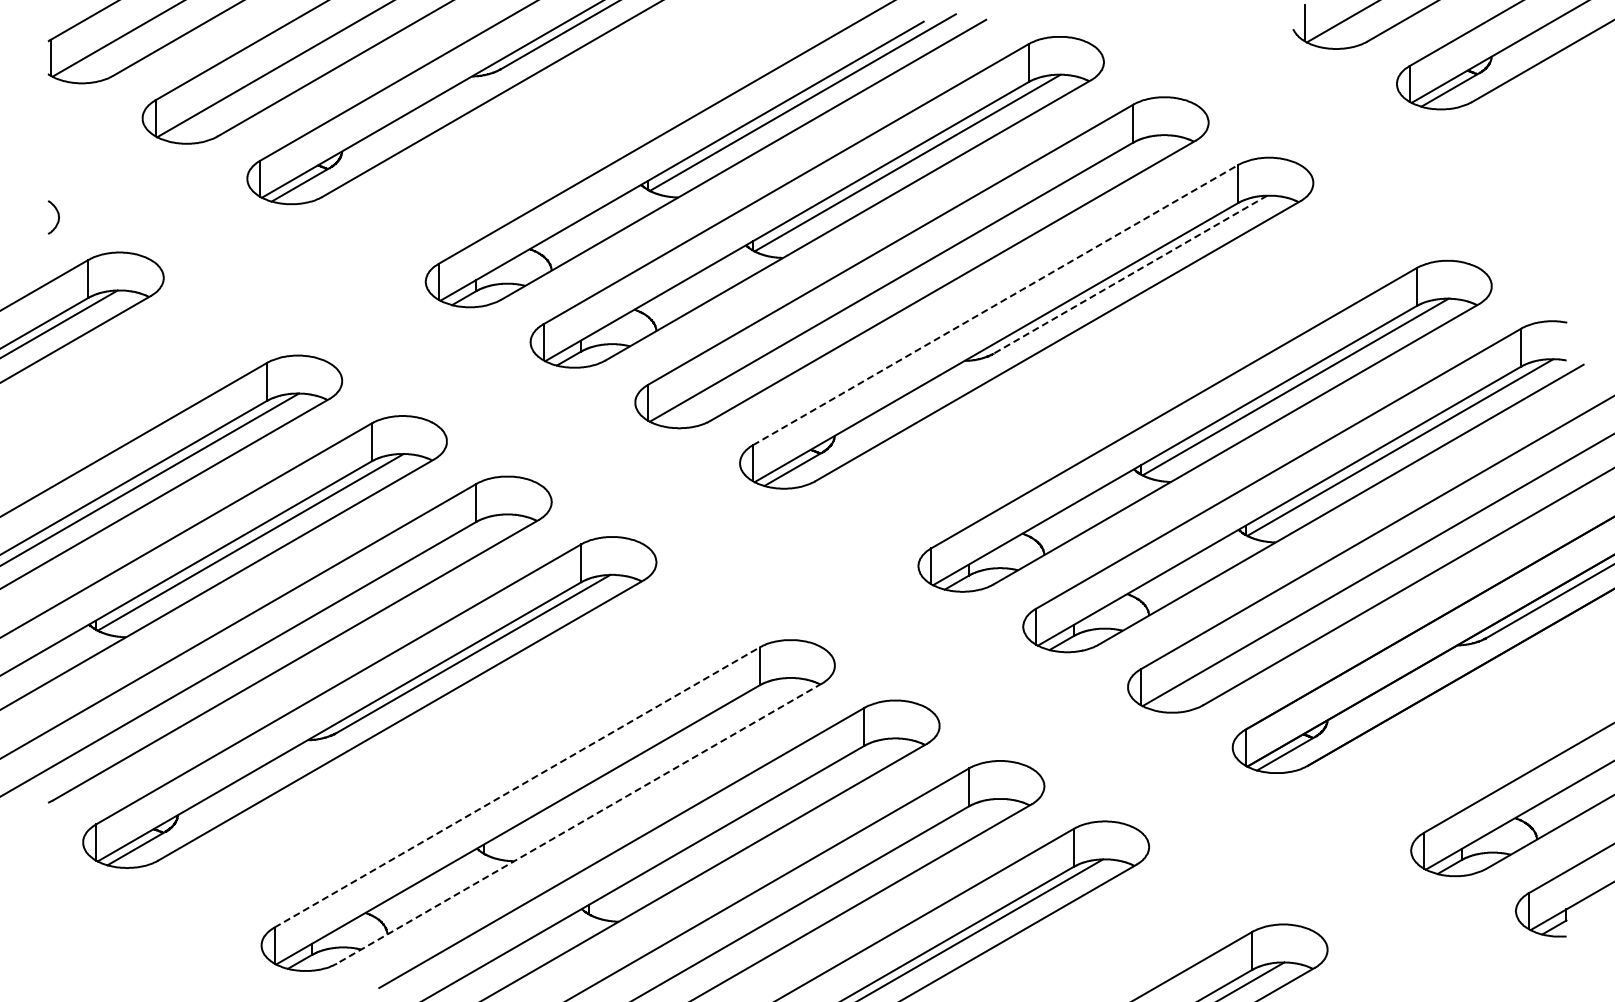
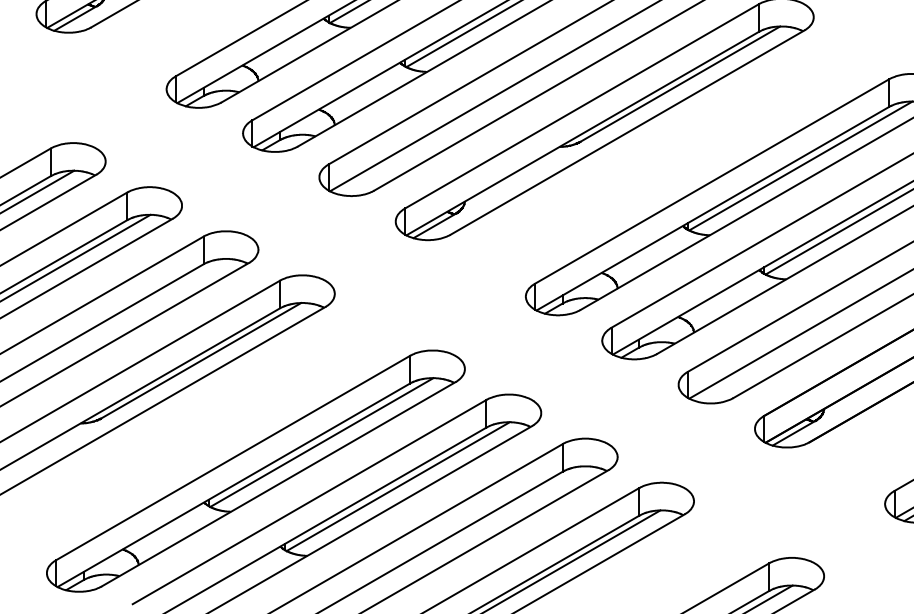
line: (1130, 274) -> (680, 83), dashed -> solid
line: (995, 304) -> (582, 105), dashed -> solid
line: (638, 765) -> (321, 441), added
line: (517, 787) -> (233, 457), dashed -> solid
line: (579, 823) -> (278, 484), dashed -> solid
line: (743, 826) -> (398, 486), added

